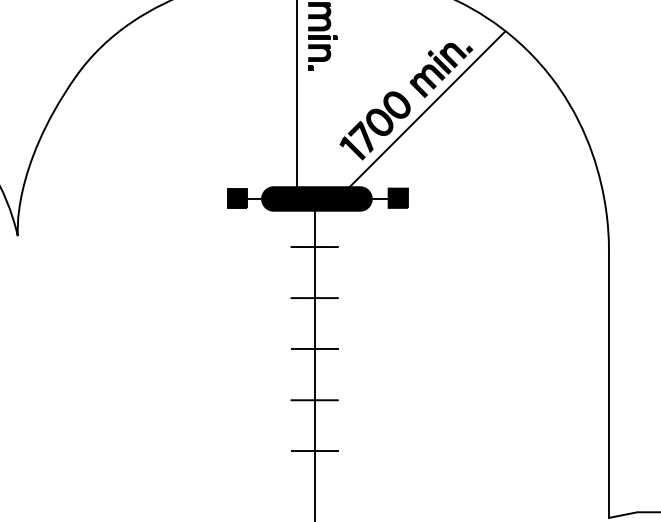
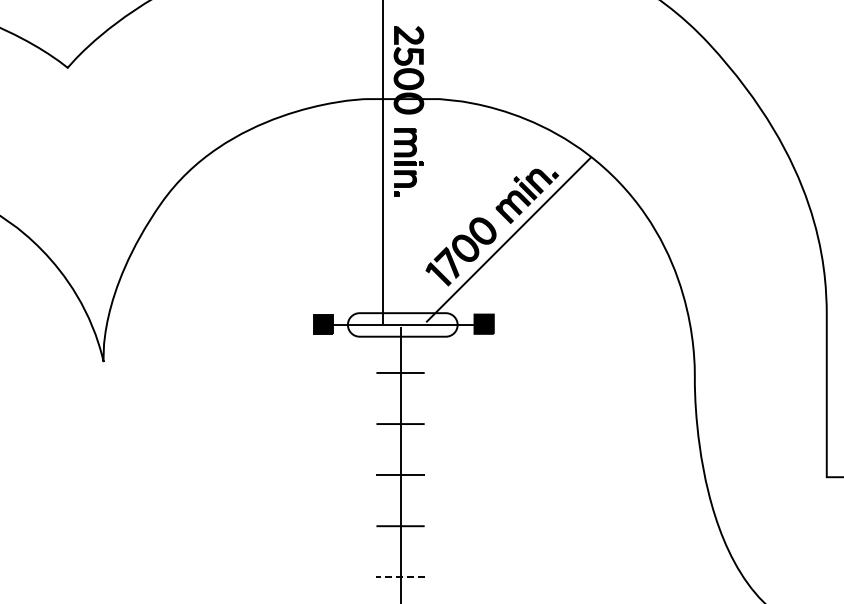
fill: (316, 198) -> (402, 324), removed
line: (314, 451) -> (400, 577), solid -> dashed

